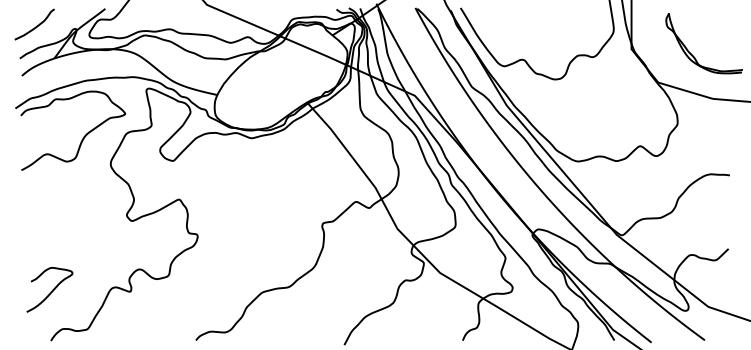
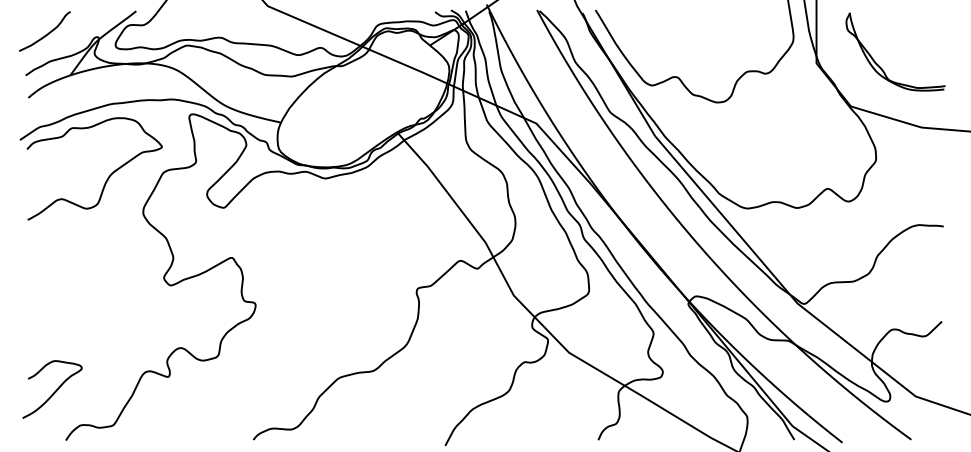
part: (692, 54) -> (880, 66), moved
curve: (51, 291) -> (54, 391), moved

